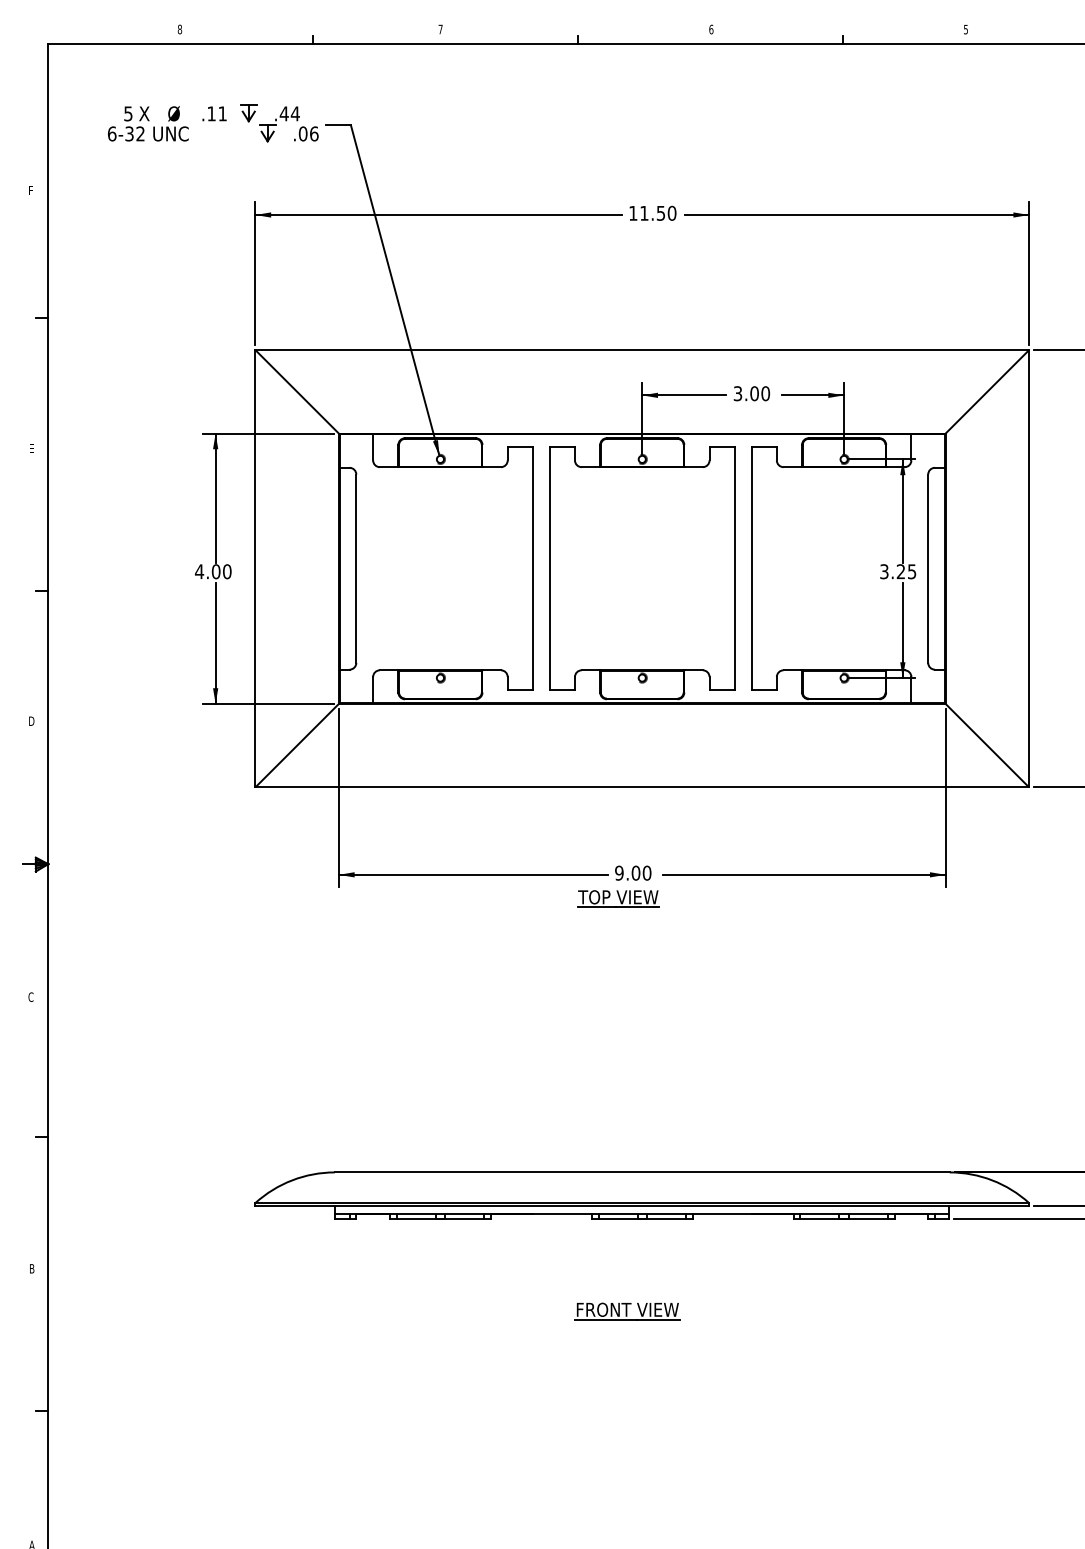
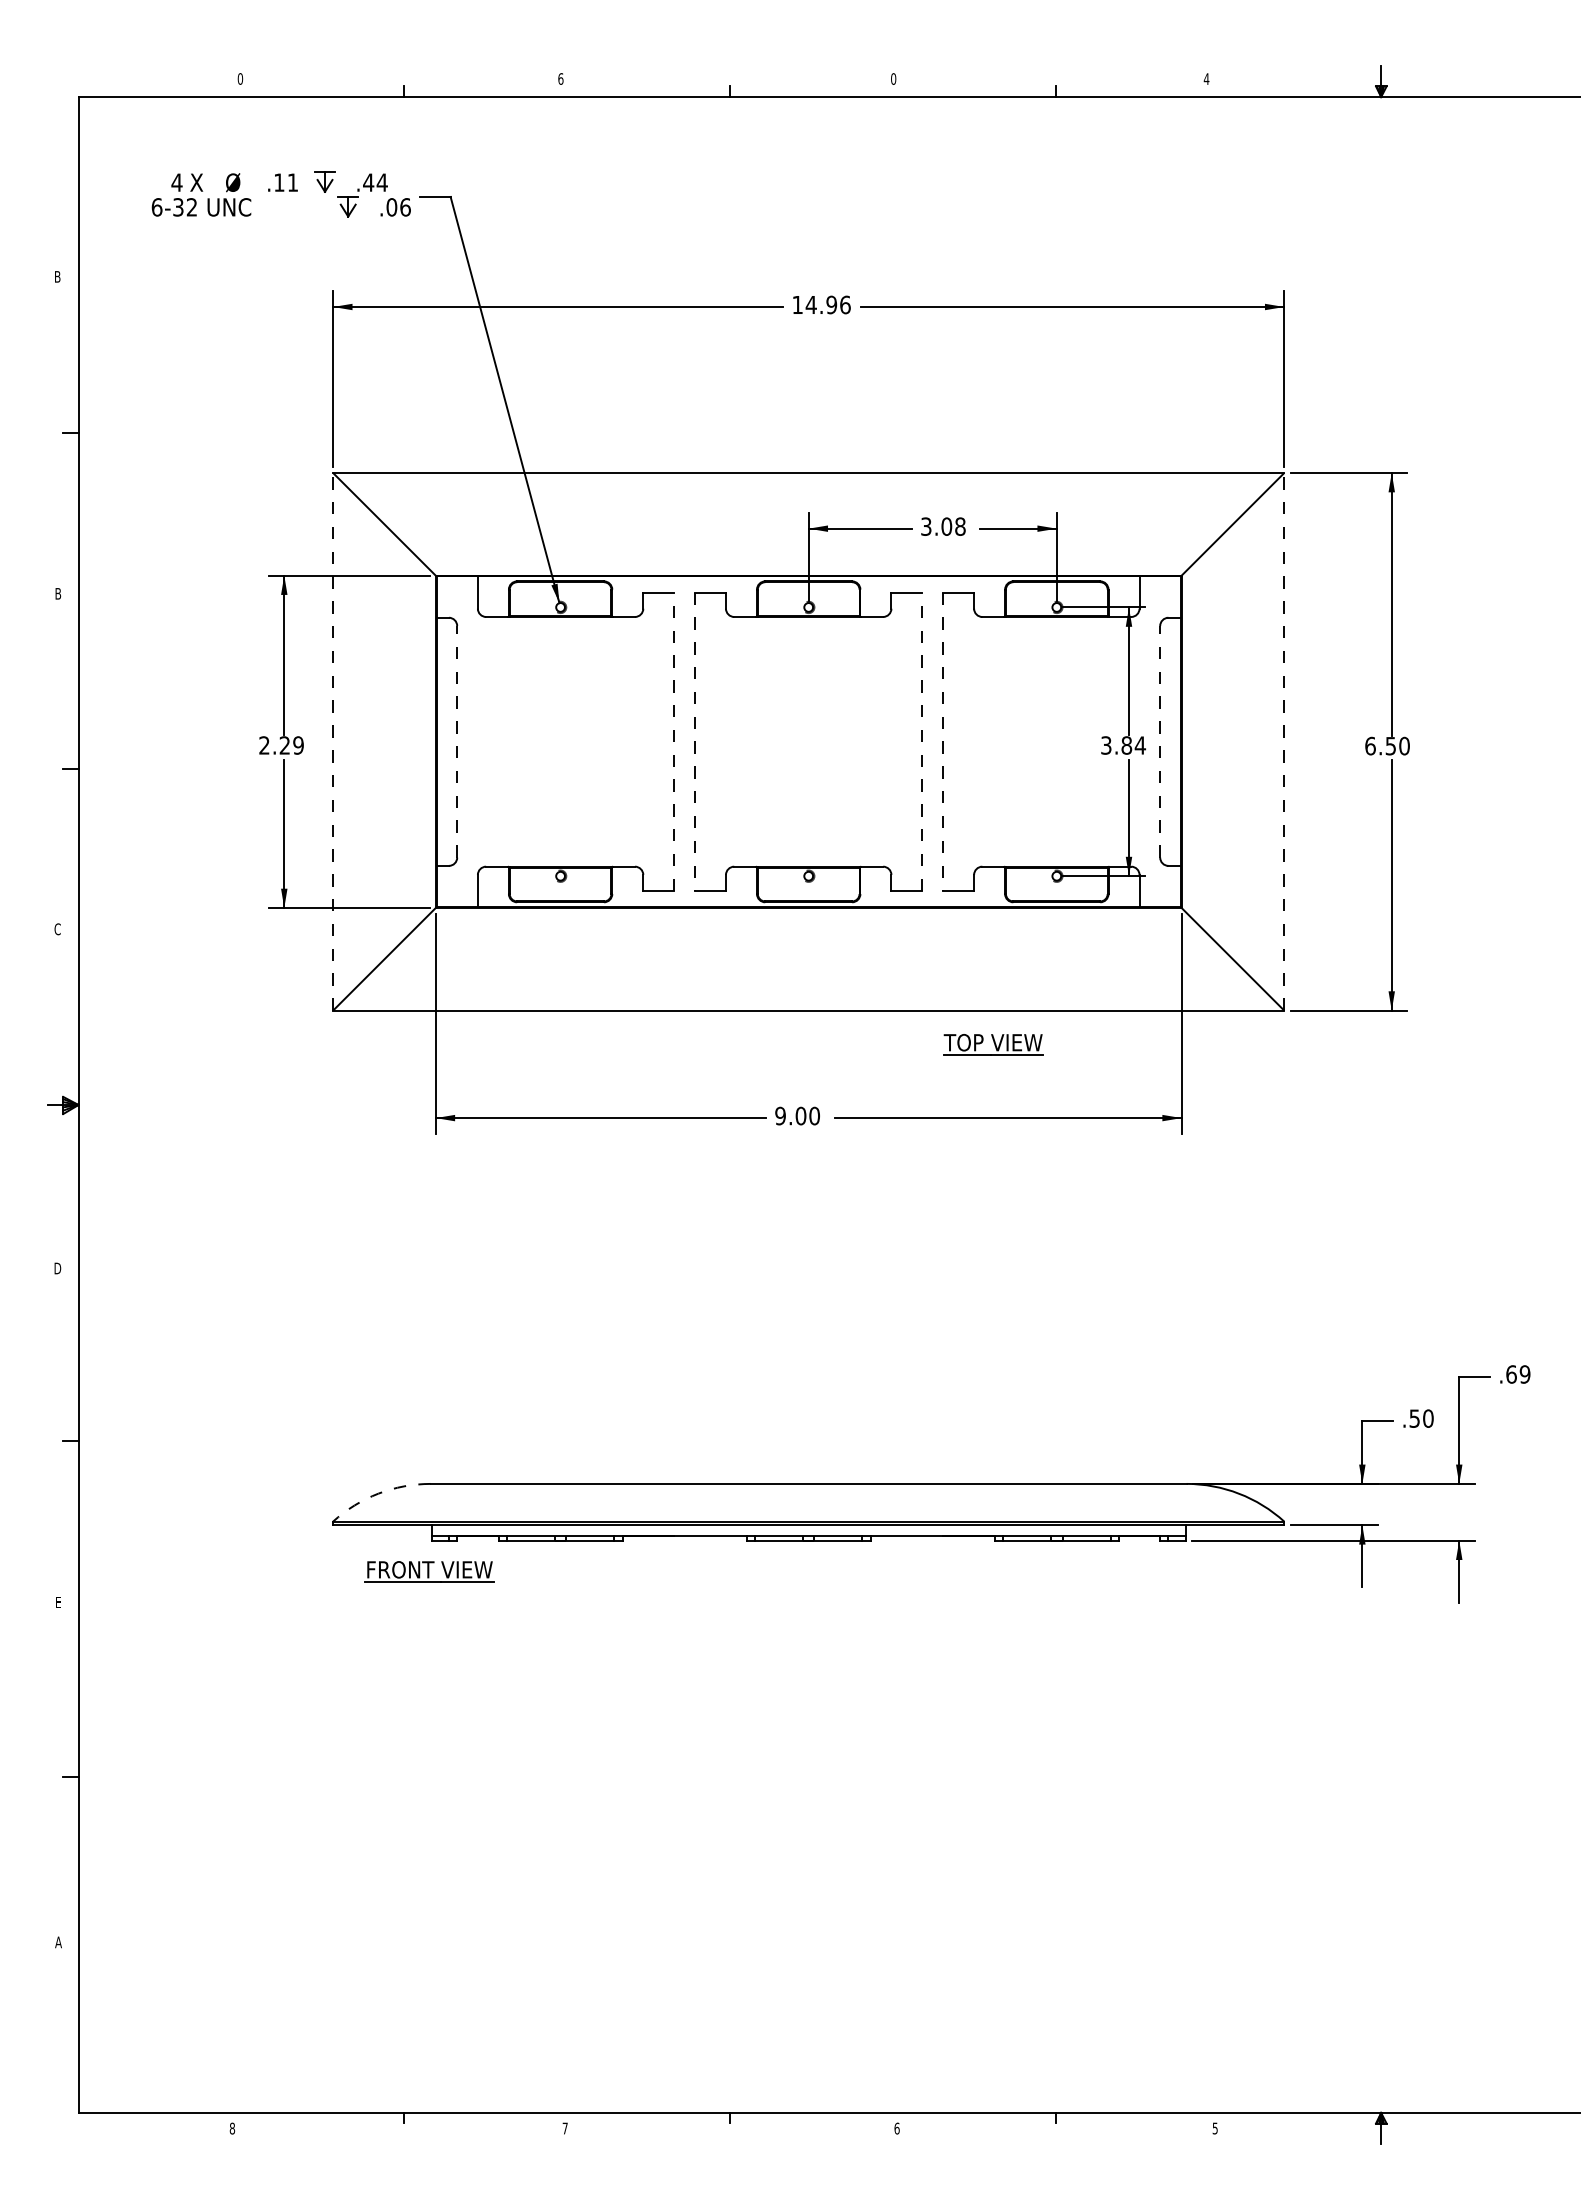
text: (180, 29) -> (240, 78), 8 -> 0
text: (440, 29) -> (560, 78), 7 -> 6
text: (711, 29) -> (893, 78), 6 -> 0
text: (965, 29) -> (1206, 79), 5 -> 4
text: (127, 113) -> (176, 182), 5 -> 4
text: (31, 190) -> (57, 276), F -> B
text: (657, 212) -> (827, 304), 11.50 -> 14.96
text: (765, 393) -> (960, 526), 3.00 -> 3.08
text: (31, 448) -> (58, 593), E -> B
line: (255, 568) -> (333, 741), solid -> dashed
line: (356, 568) -> (457, 741), solid -> dashed
line: (533, 568) -> (674, 741), solid -> dashed
line: (734, 568) -> (922, 741), solid -> dashed
line: (928, 568) -> (1160, 741), solid -> dashed
line: (1029, 568) -> (1284, 741), solid -> dashed
line: (549, 569) -> (694, 742), solid -> dashed
line: (751, 569) -> (943, 742), solid -> dashed
text: (212, 571) -> (280, 745), 4.00 -> 2.29
text: (906, 571) -> (1133, 745), 3.25 -> 3.84
text: (31, 721) -> (57, 929), D -> C
part: (618, 898) -> (993, 1044), moved
text: (31, 997) -> (57, 1268), C -> D
arc: (292, 1180) -> (378, 1493), solid -> dashed
text: (31, 1268) -> (58, 1602), B -> E
part: (627, 1311) -> (429, 1571), moved

